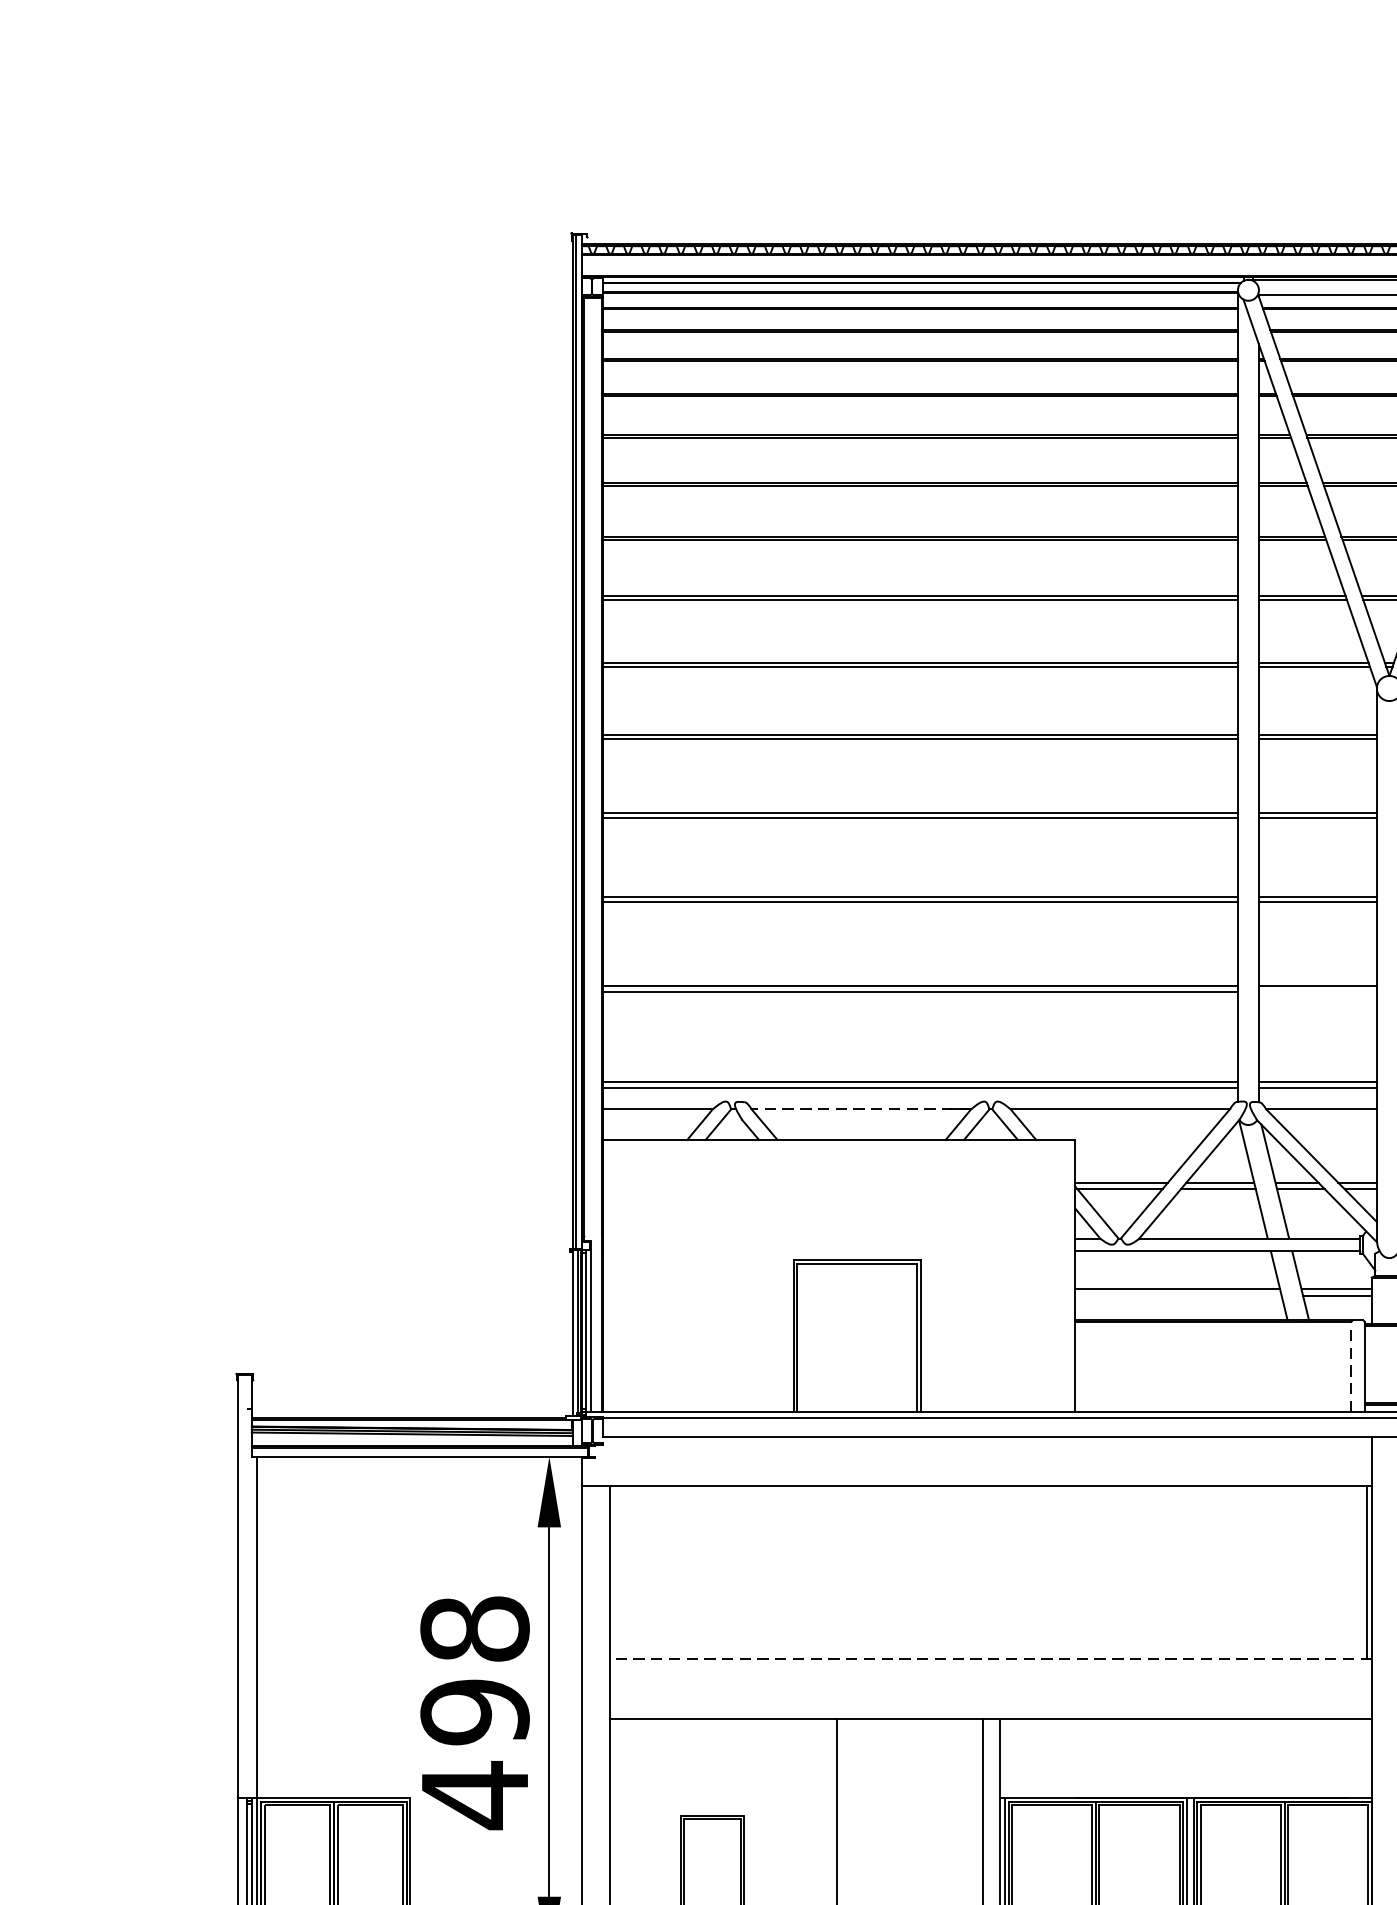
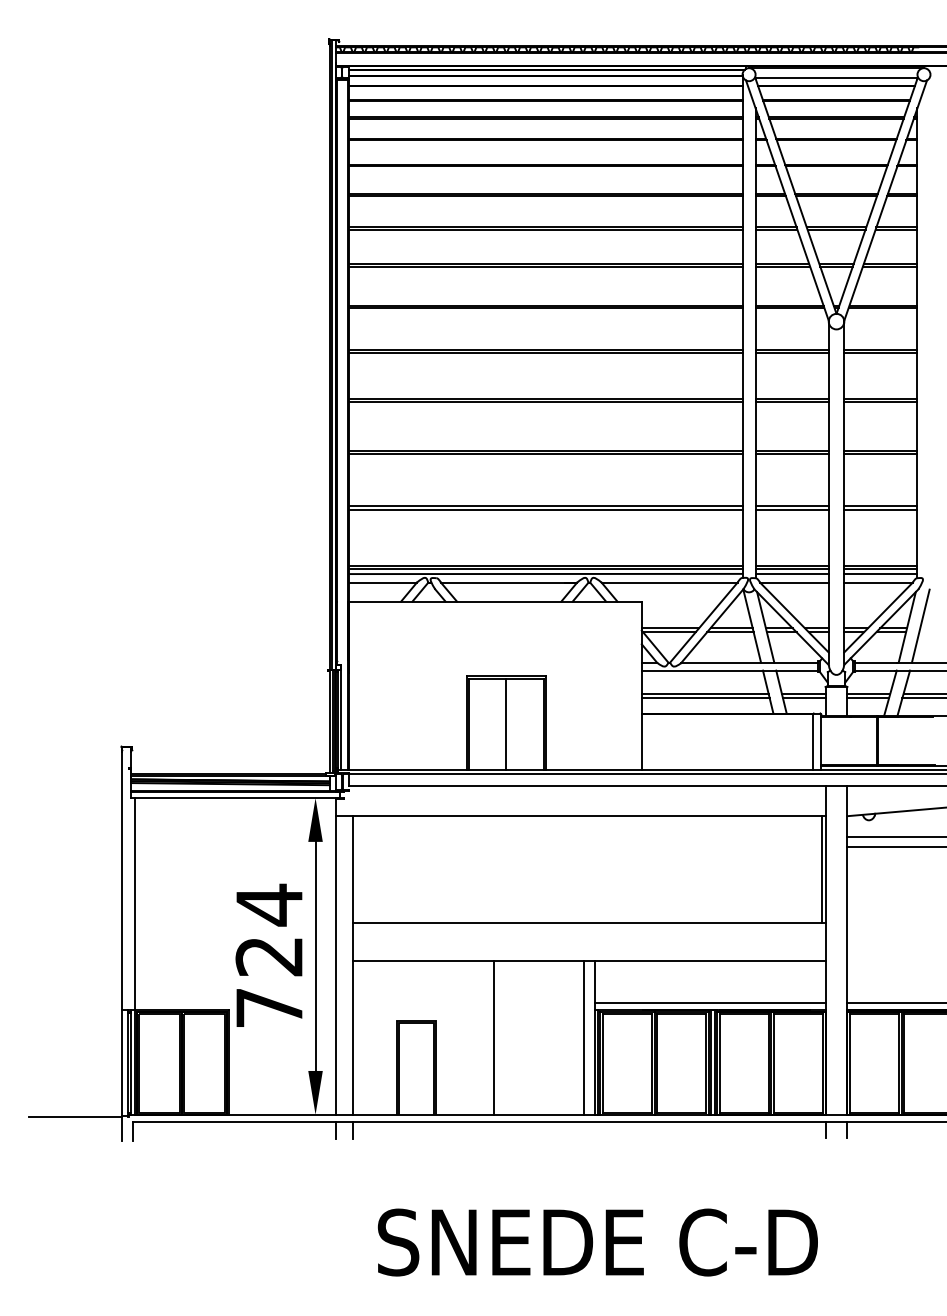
line: (1316, 991) -> (791, 509), added
line: (920, 1094) -> (545, 573), added
line: (1316, 1094) -> (791, 573), added
line: (860, 1109) -> (508, 582), dashed -> solid
line: (1178, 1296) -> (705, 698), added
line: (857, 1338) -> (506, 724), added
line: (1350, 1367) -> (812, 742), dashed -> solid
line: (991, 1658) -> (589, 923), dashed -> solid
text: (475, 1712) -> (269, 956), 498 -> 724
line: (1184, 1787) -> (709, 1003), added

